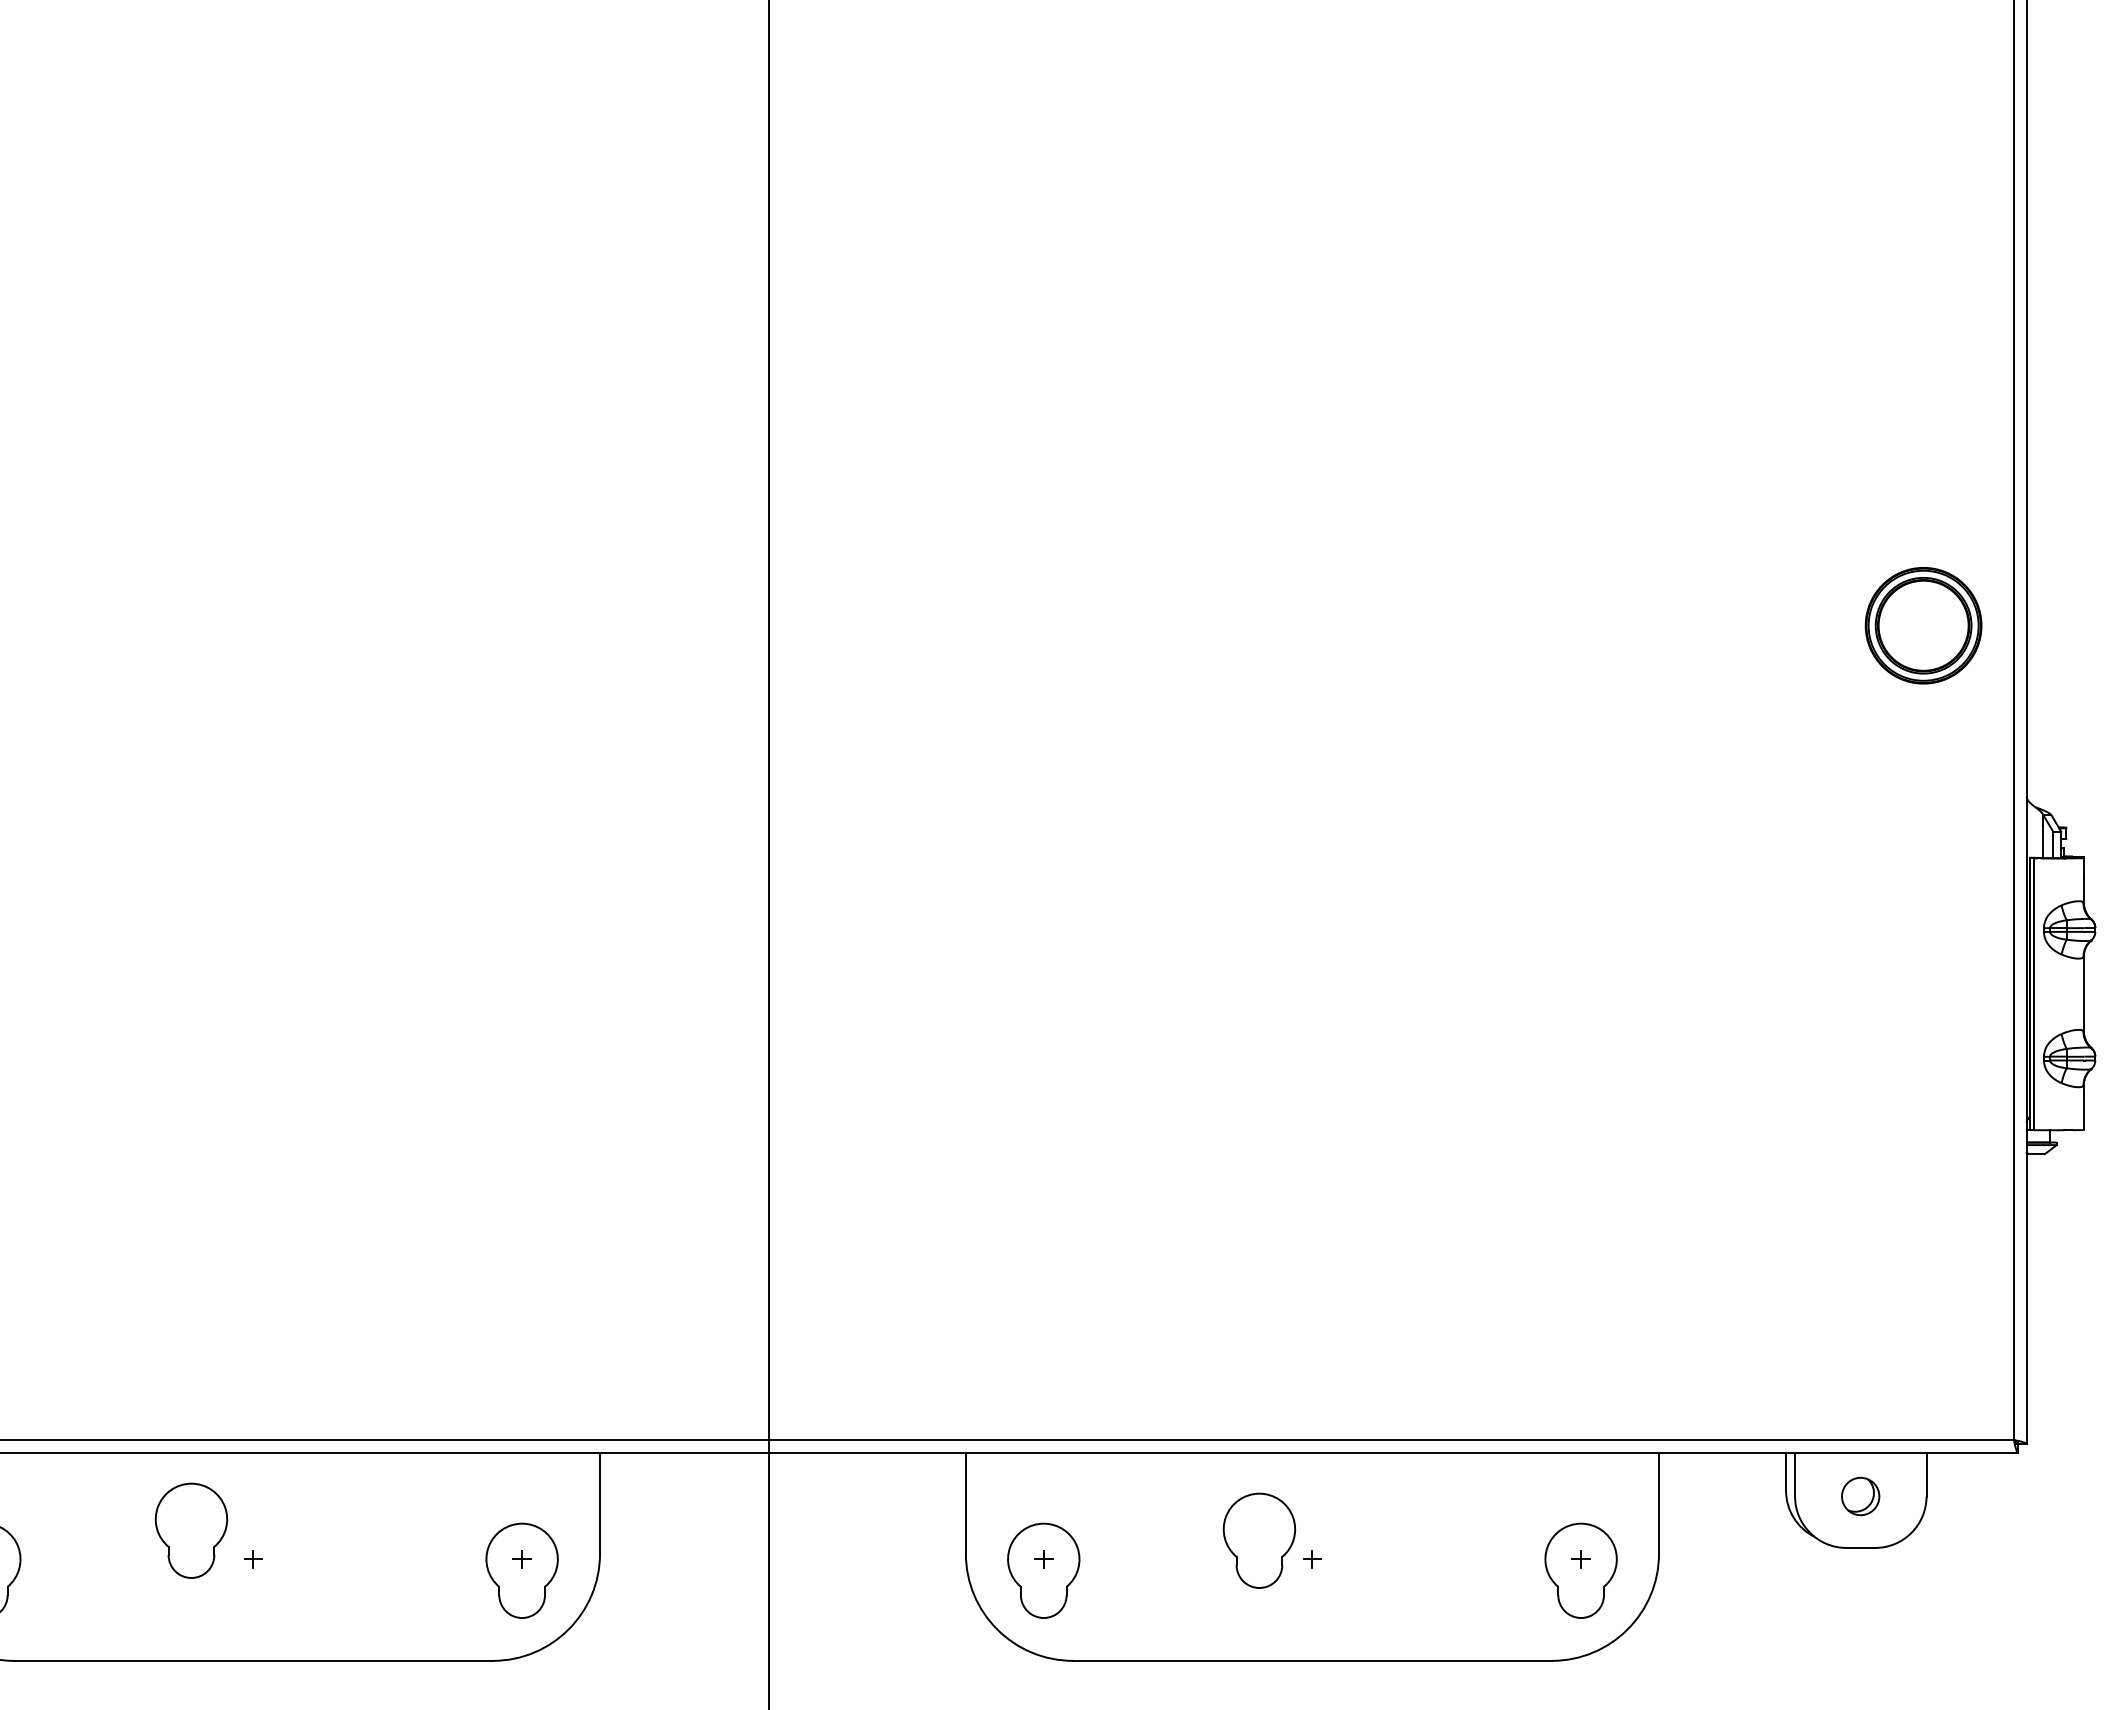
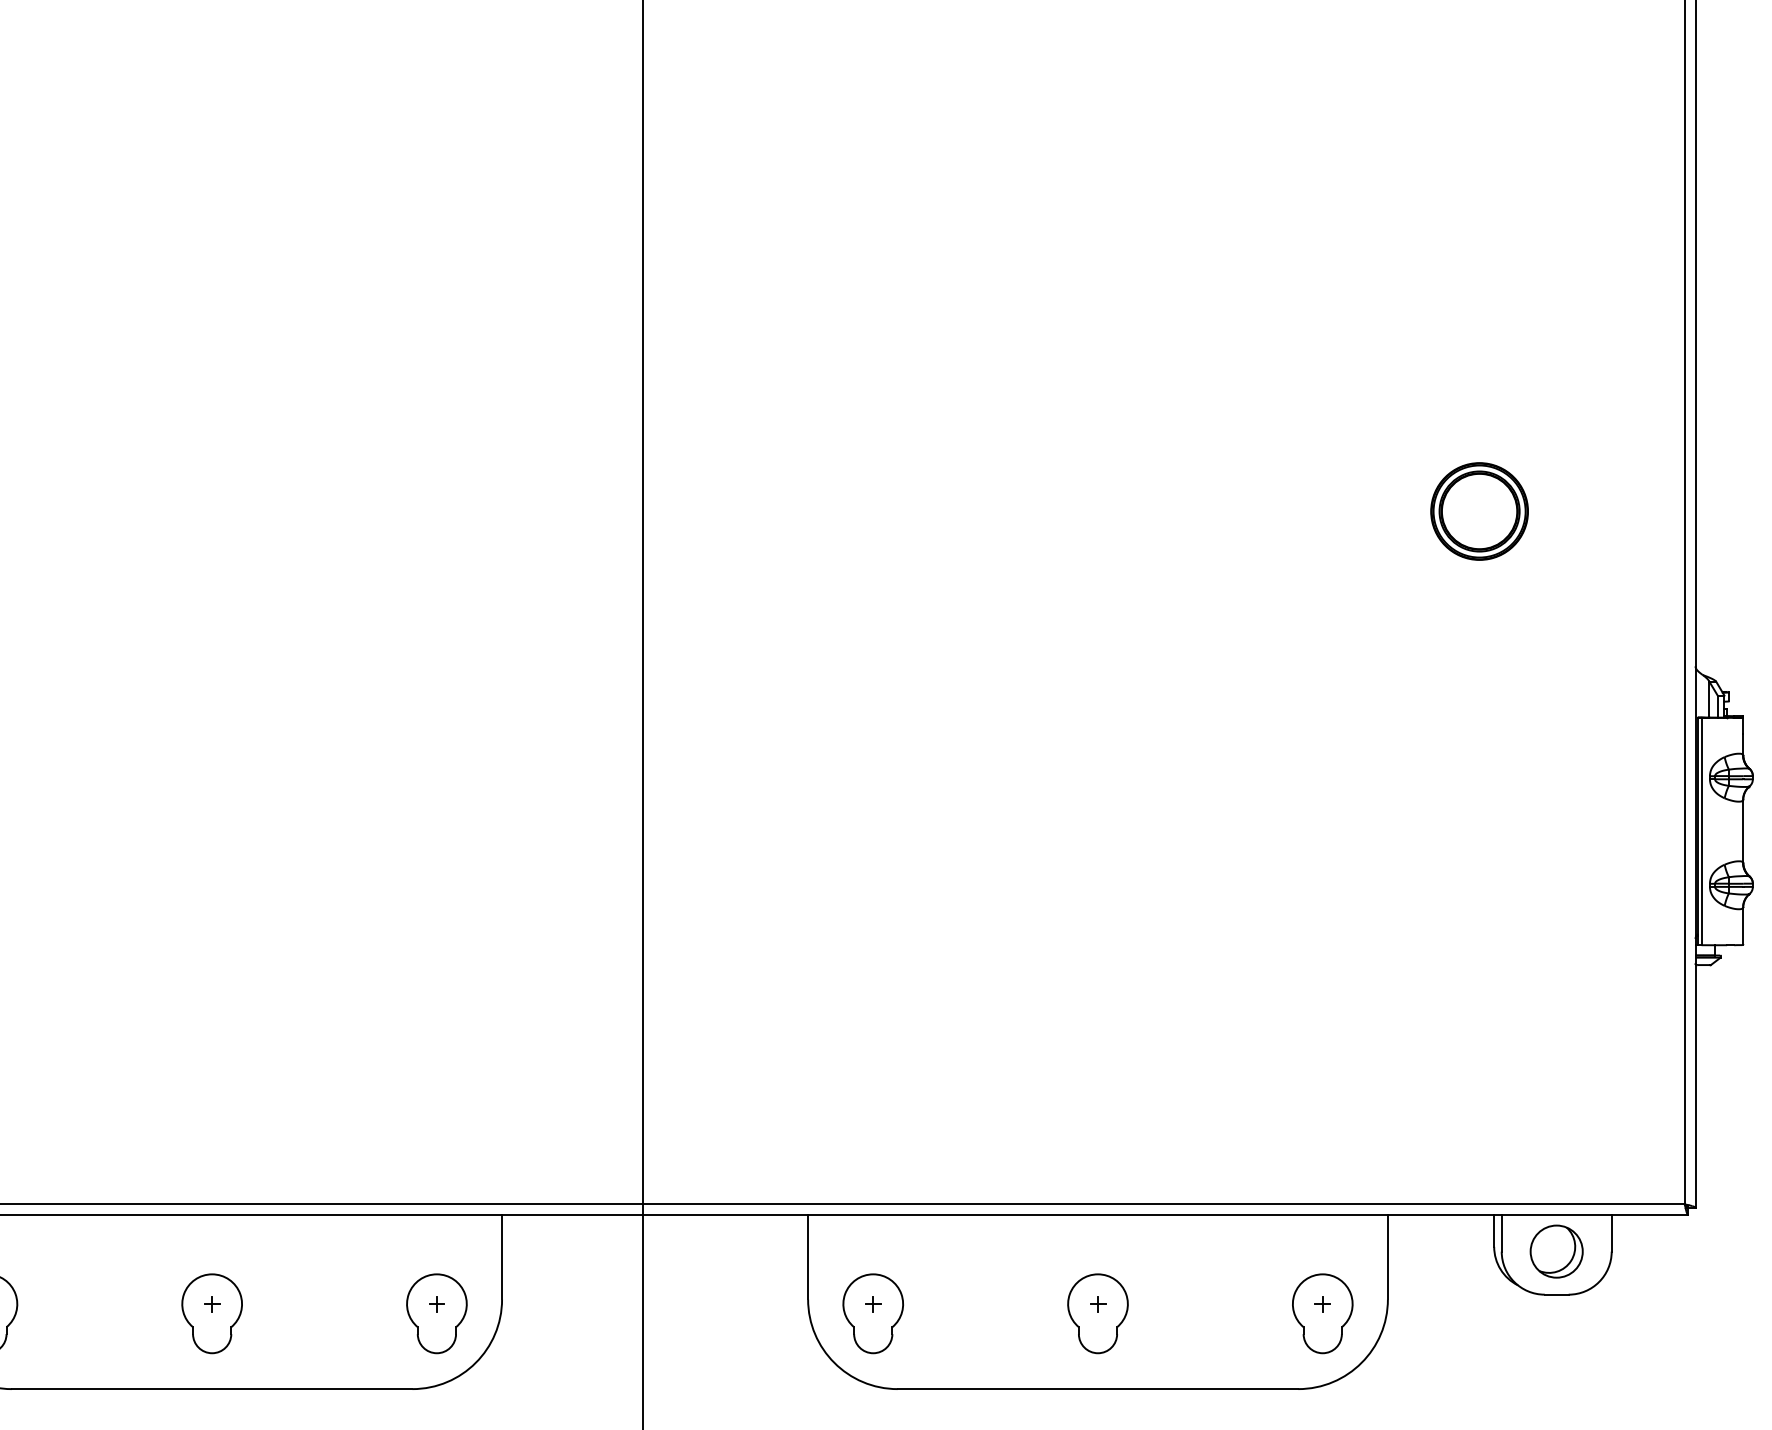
part: (1923, 625) -> (1479, 511), moved
part: (1860, 1496) -> (1556, 1251), size x1.67
part: (191, 1530) -> (212, 1313), moved
part: (1259, 1540) -> (1098, 1313), moved

